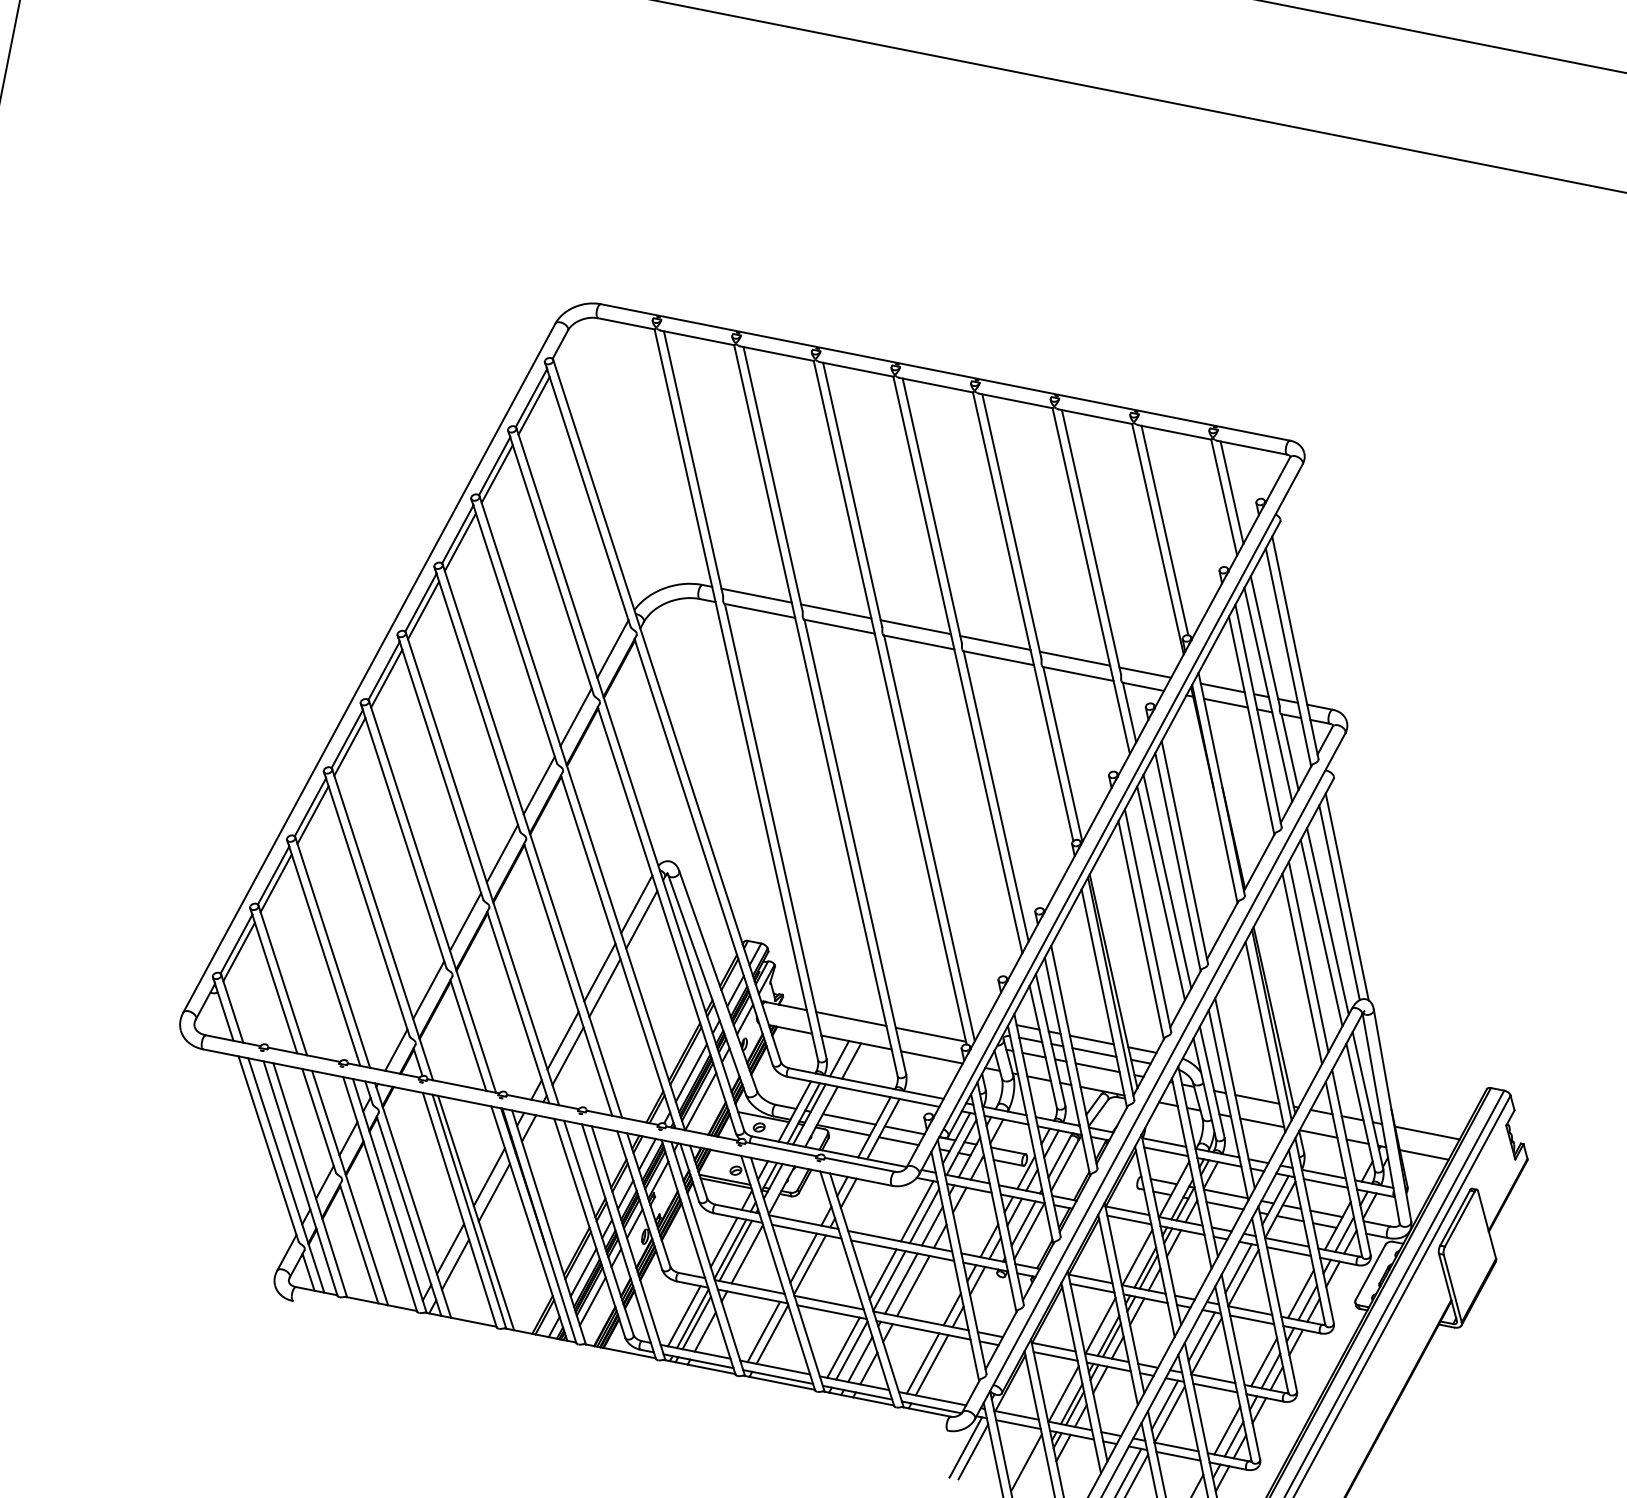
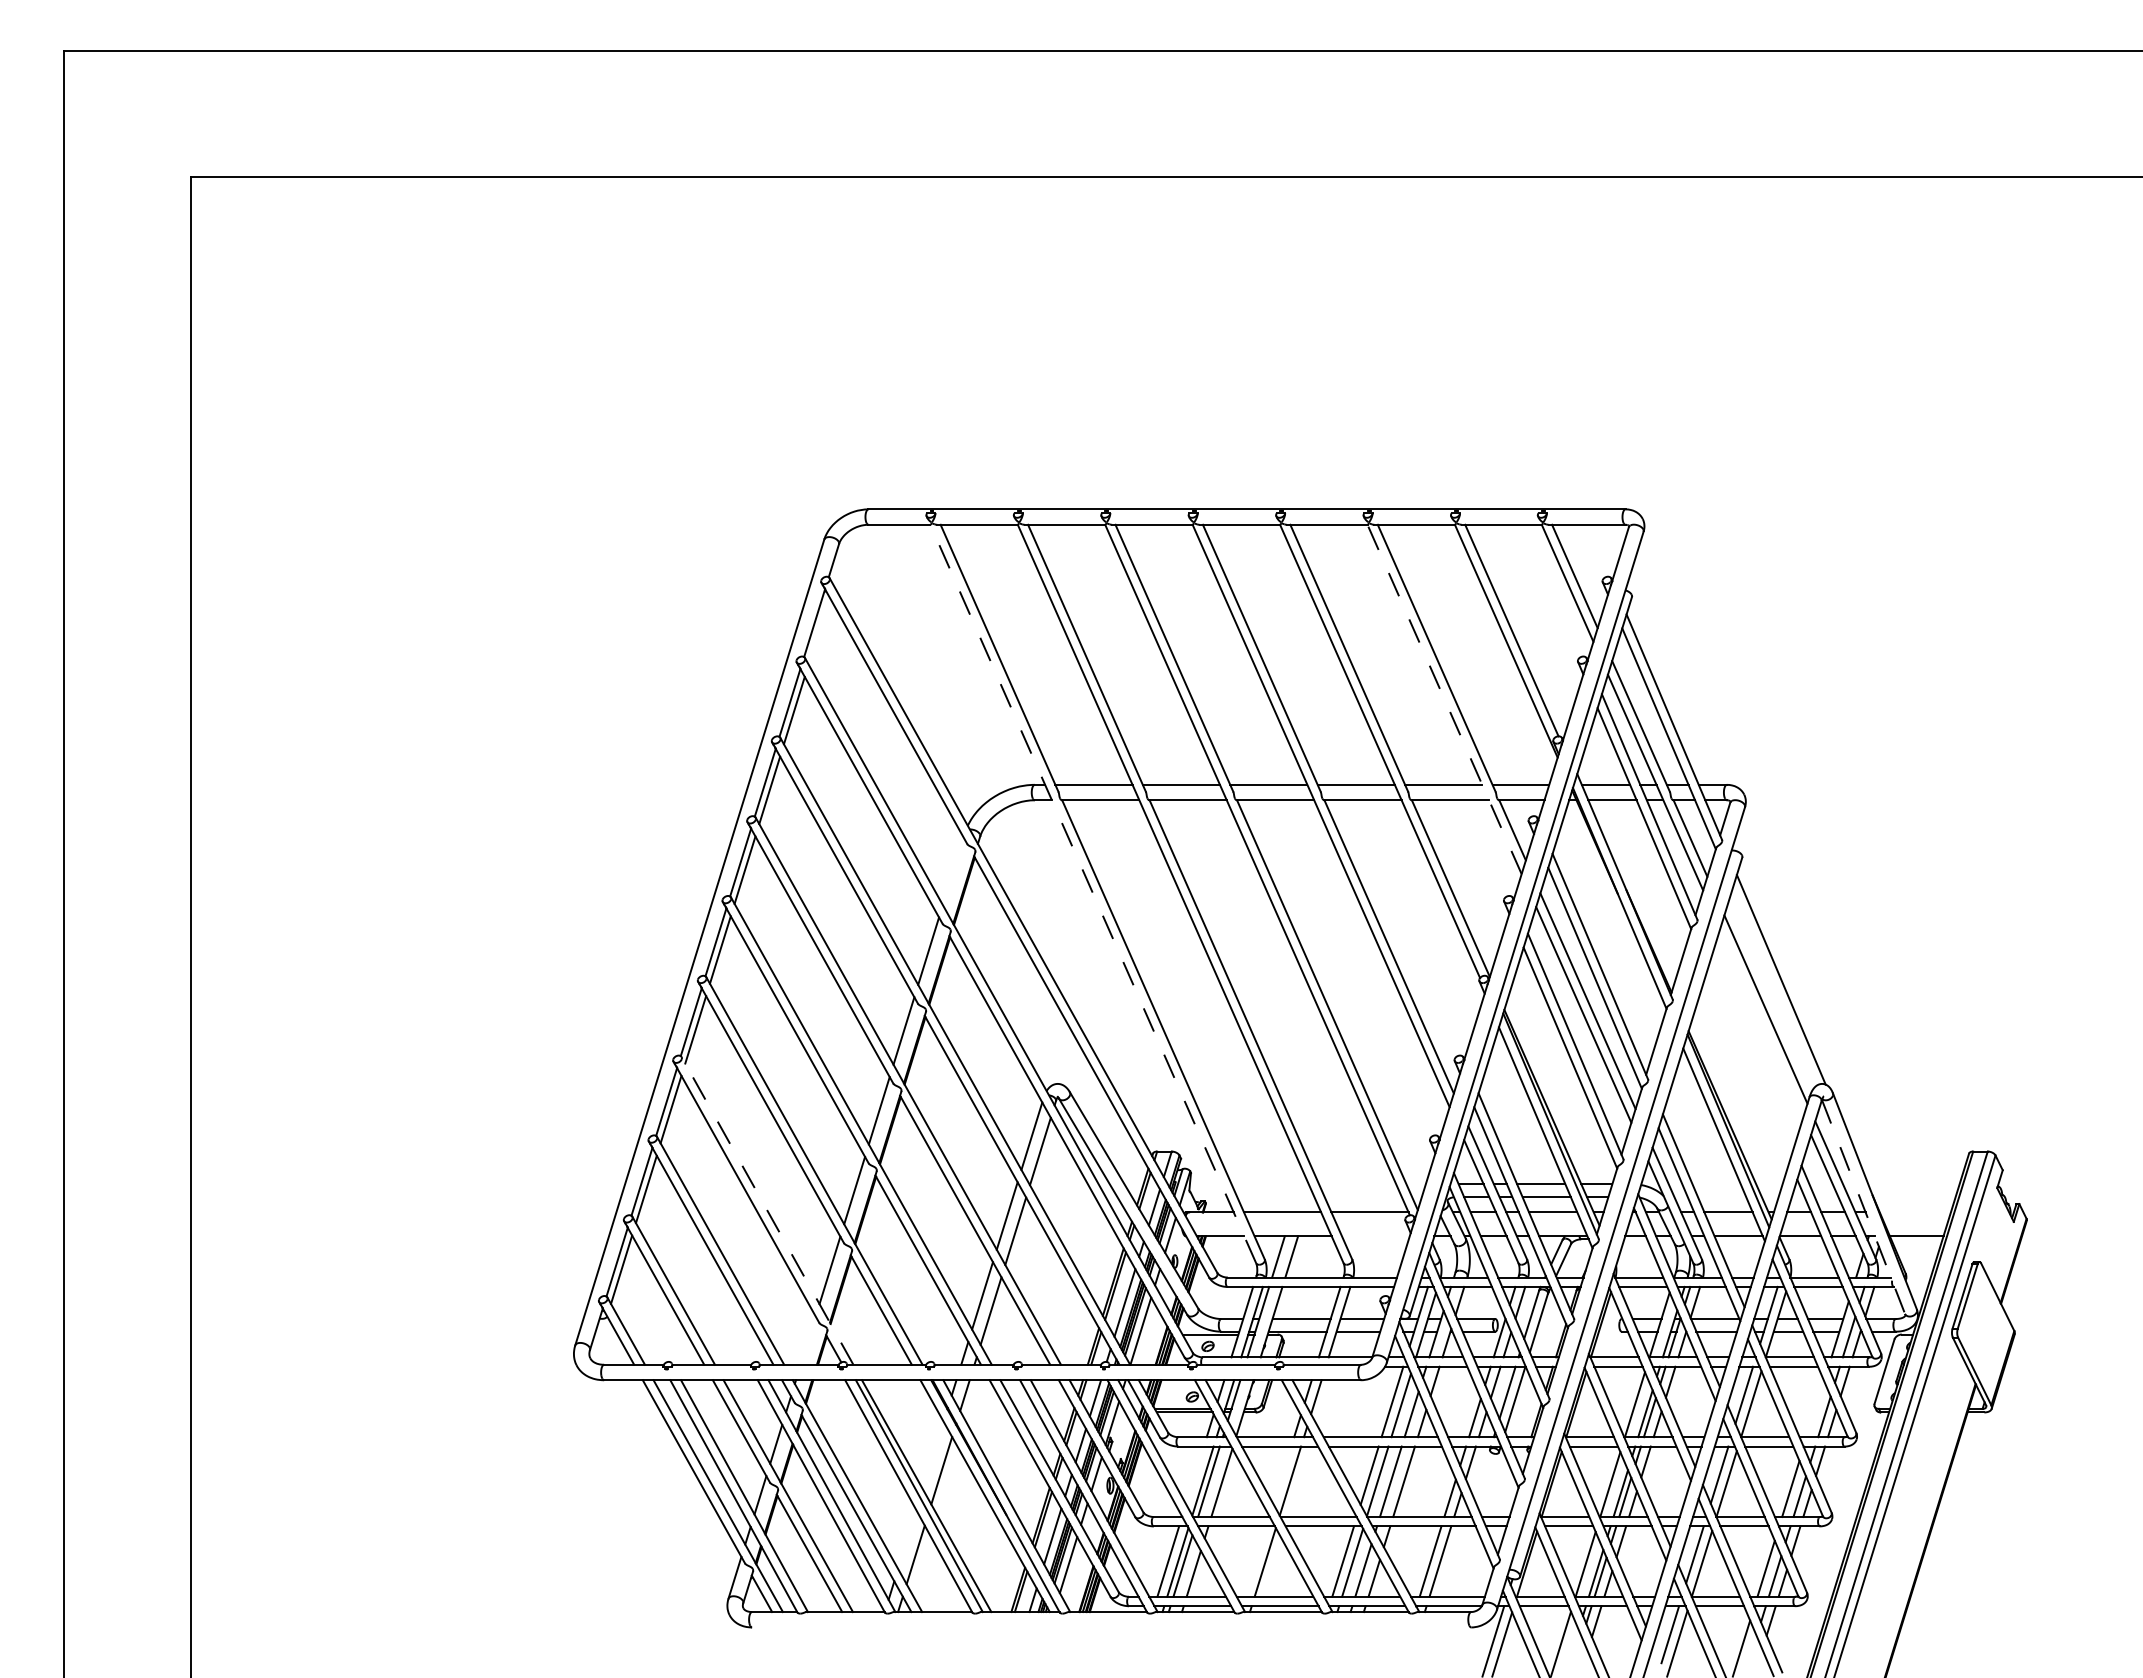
line: (533, 405) -> (818, 630), removed
line: (1091, 581) -> (1444, 699), solid -> dashed
line: (612, 649) -> (952, 871), removed
line: (736, 694) -> (1093, 893), solid -> dashed
line: (1339, 902) -> (1774, 987), removed
line: (382, 924) -> (767, 1210), solid -> dashed
line: (1321, 933) -> (1761, 1023), removed
line: (1308, 956) -> (1752, 1050), removed
line: (1302, 968) -> (1748, 1064), removed
line: (395, 1049) -> (807, 1340), removed
line: (931, 1057) -> (1375, 1236), removed
line: (1381, 1118) -> (1863, 1206), solid -> dashed
line: (1426, 1132) -> (1914, 1212), removed
line: (488, 1177) -> (932, 1455), removed
line: (723, 1242) -> (1194, 1475), removed
line: (450, 1249) -> (907, 1539), removed
line: (803, 1258) -> (1282, 1475), removed
line: (1300, 1294) -> (1815, 1409), removed
line: (763, 1331) -> (1255, 1561), removed

